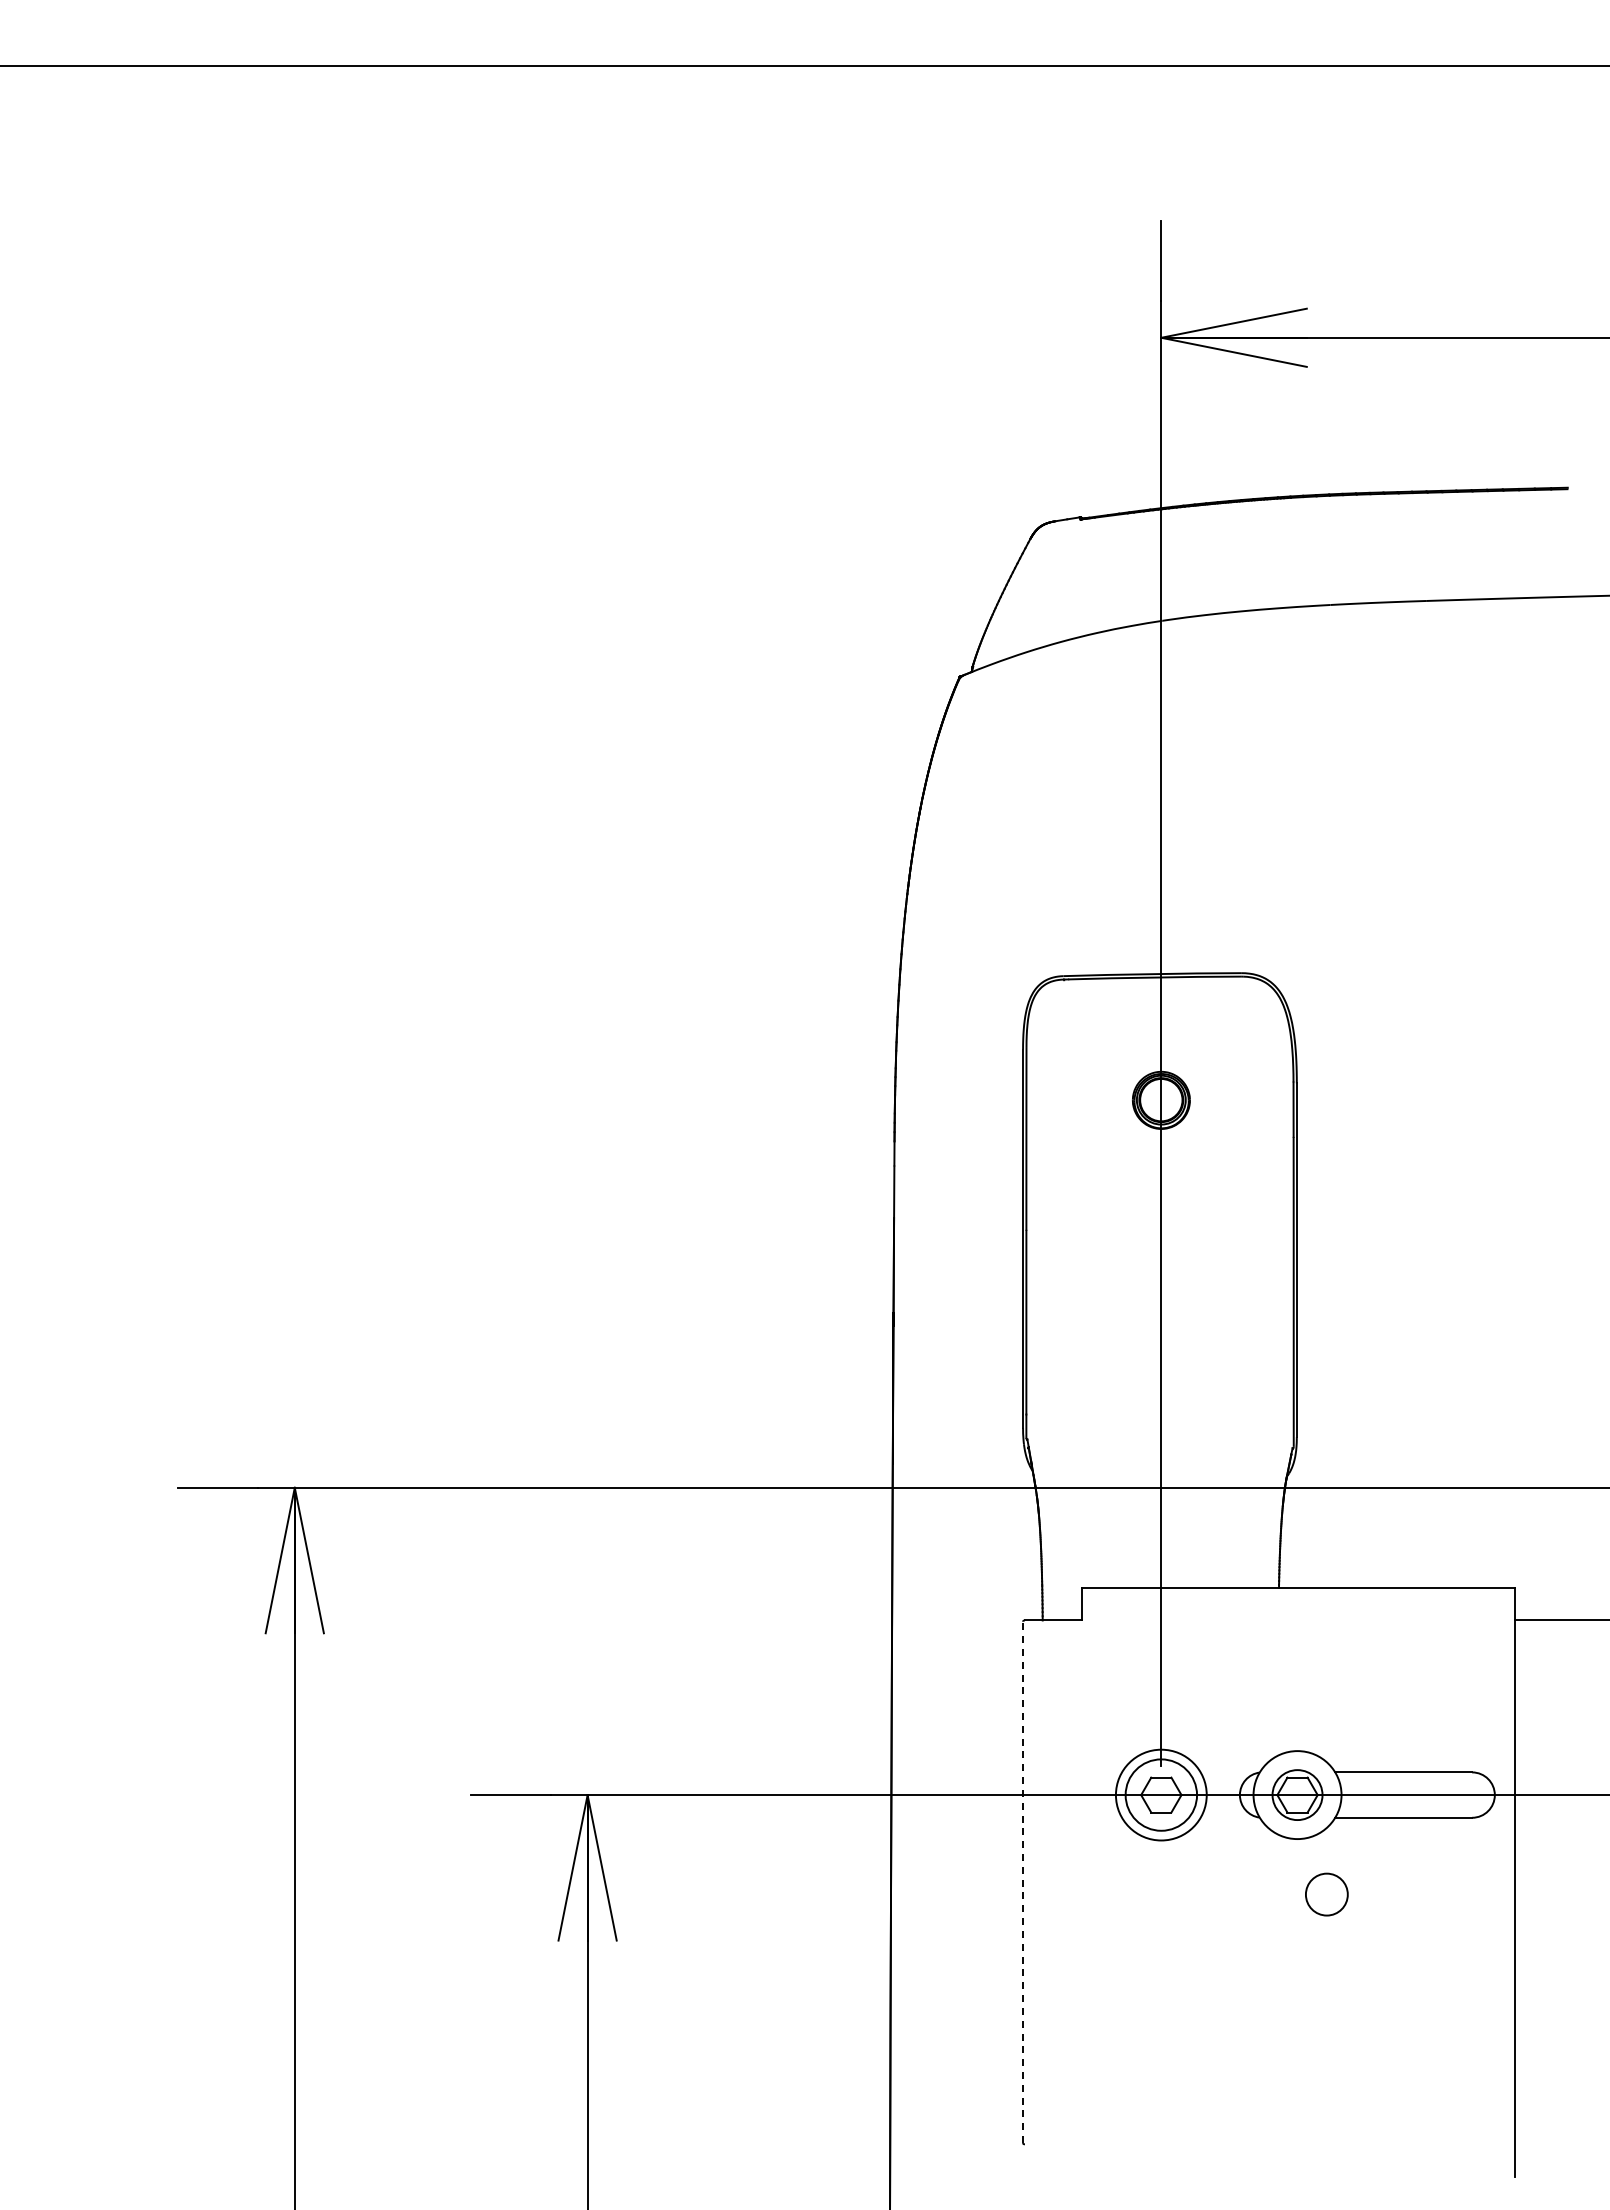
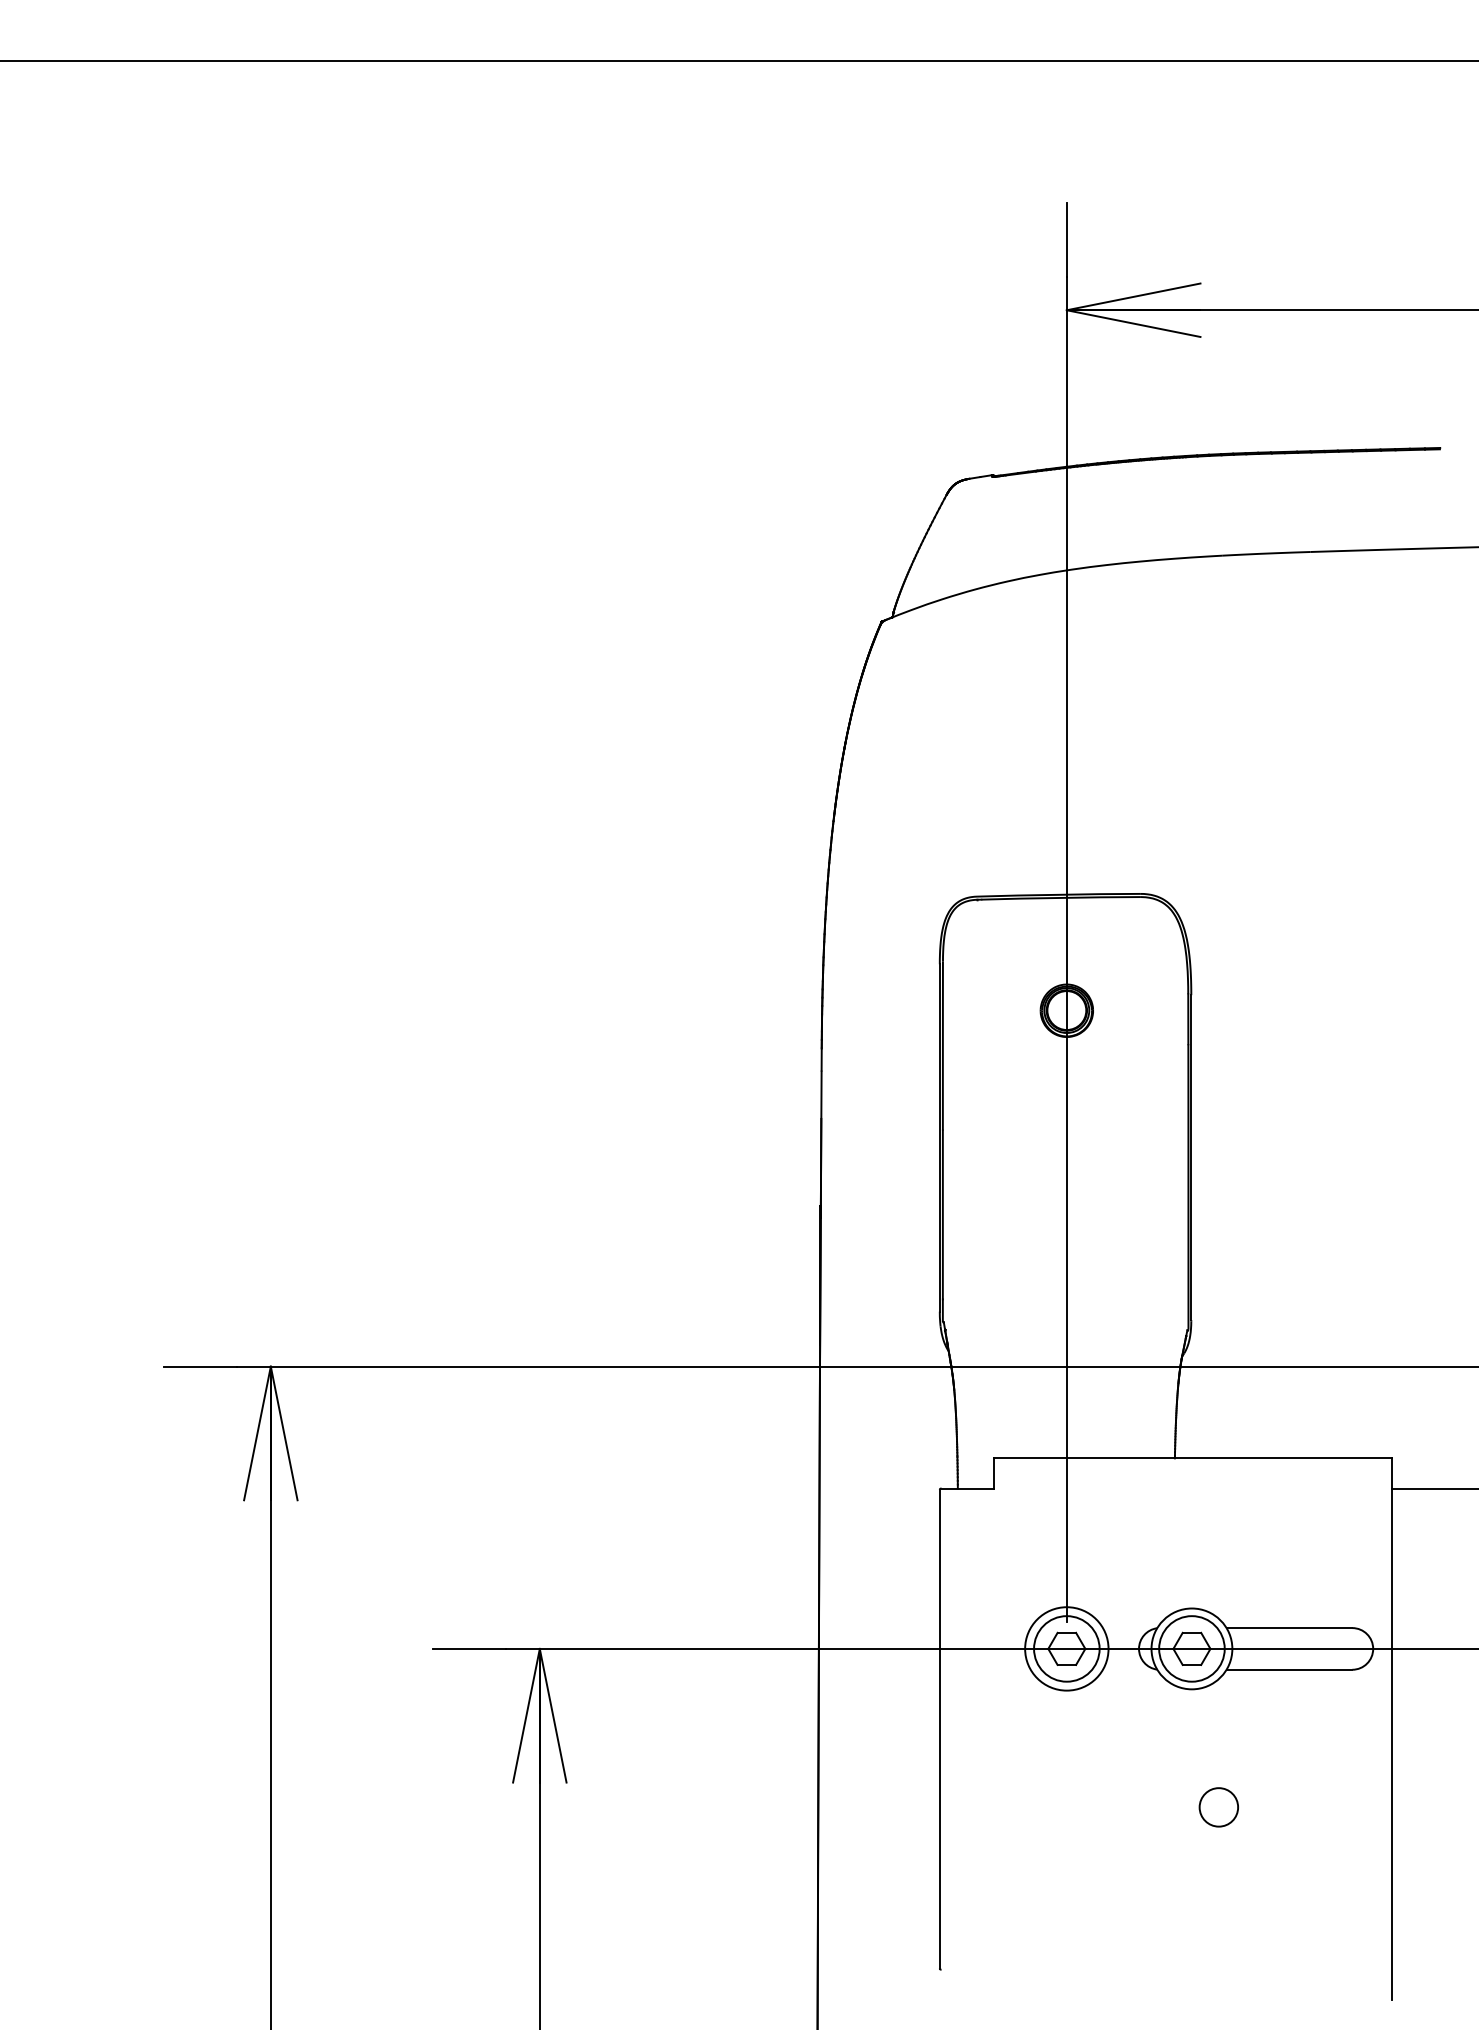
circle: (1297, 1794) -> (1191, 1648), size x1.43
line: (1023, 1882) -> (940, 1729), dashed -> solid
circle: (1326, 1894) -> (1218, 1807), moved

